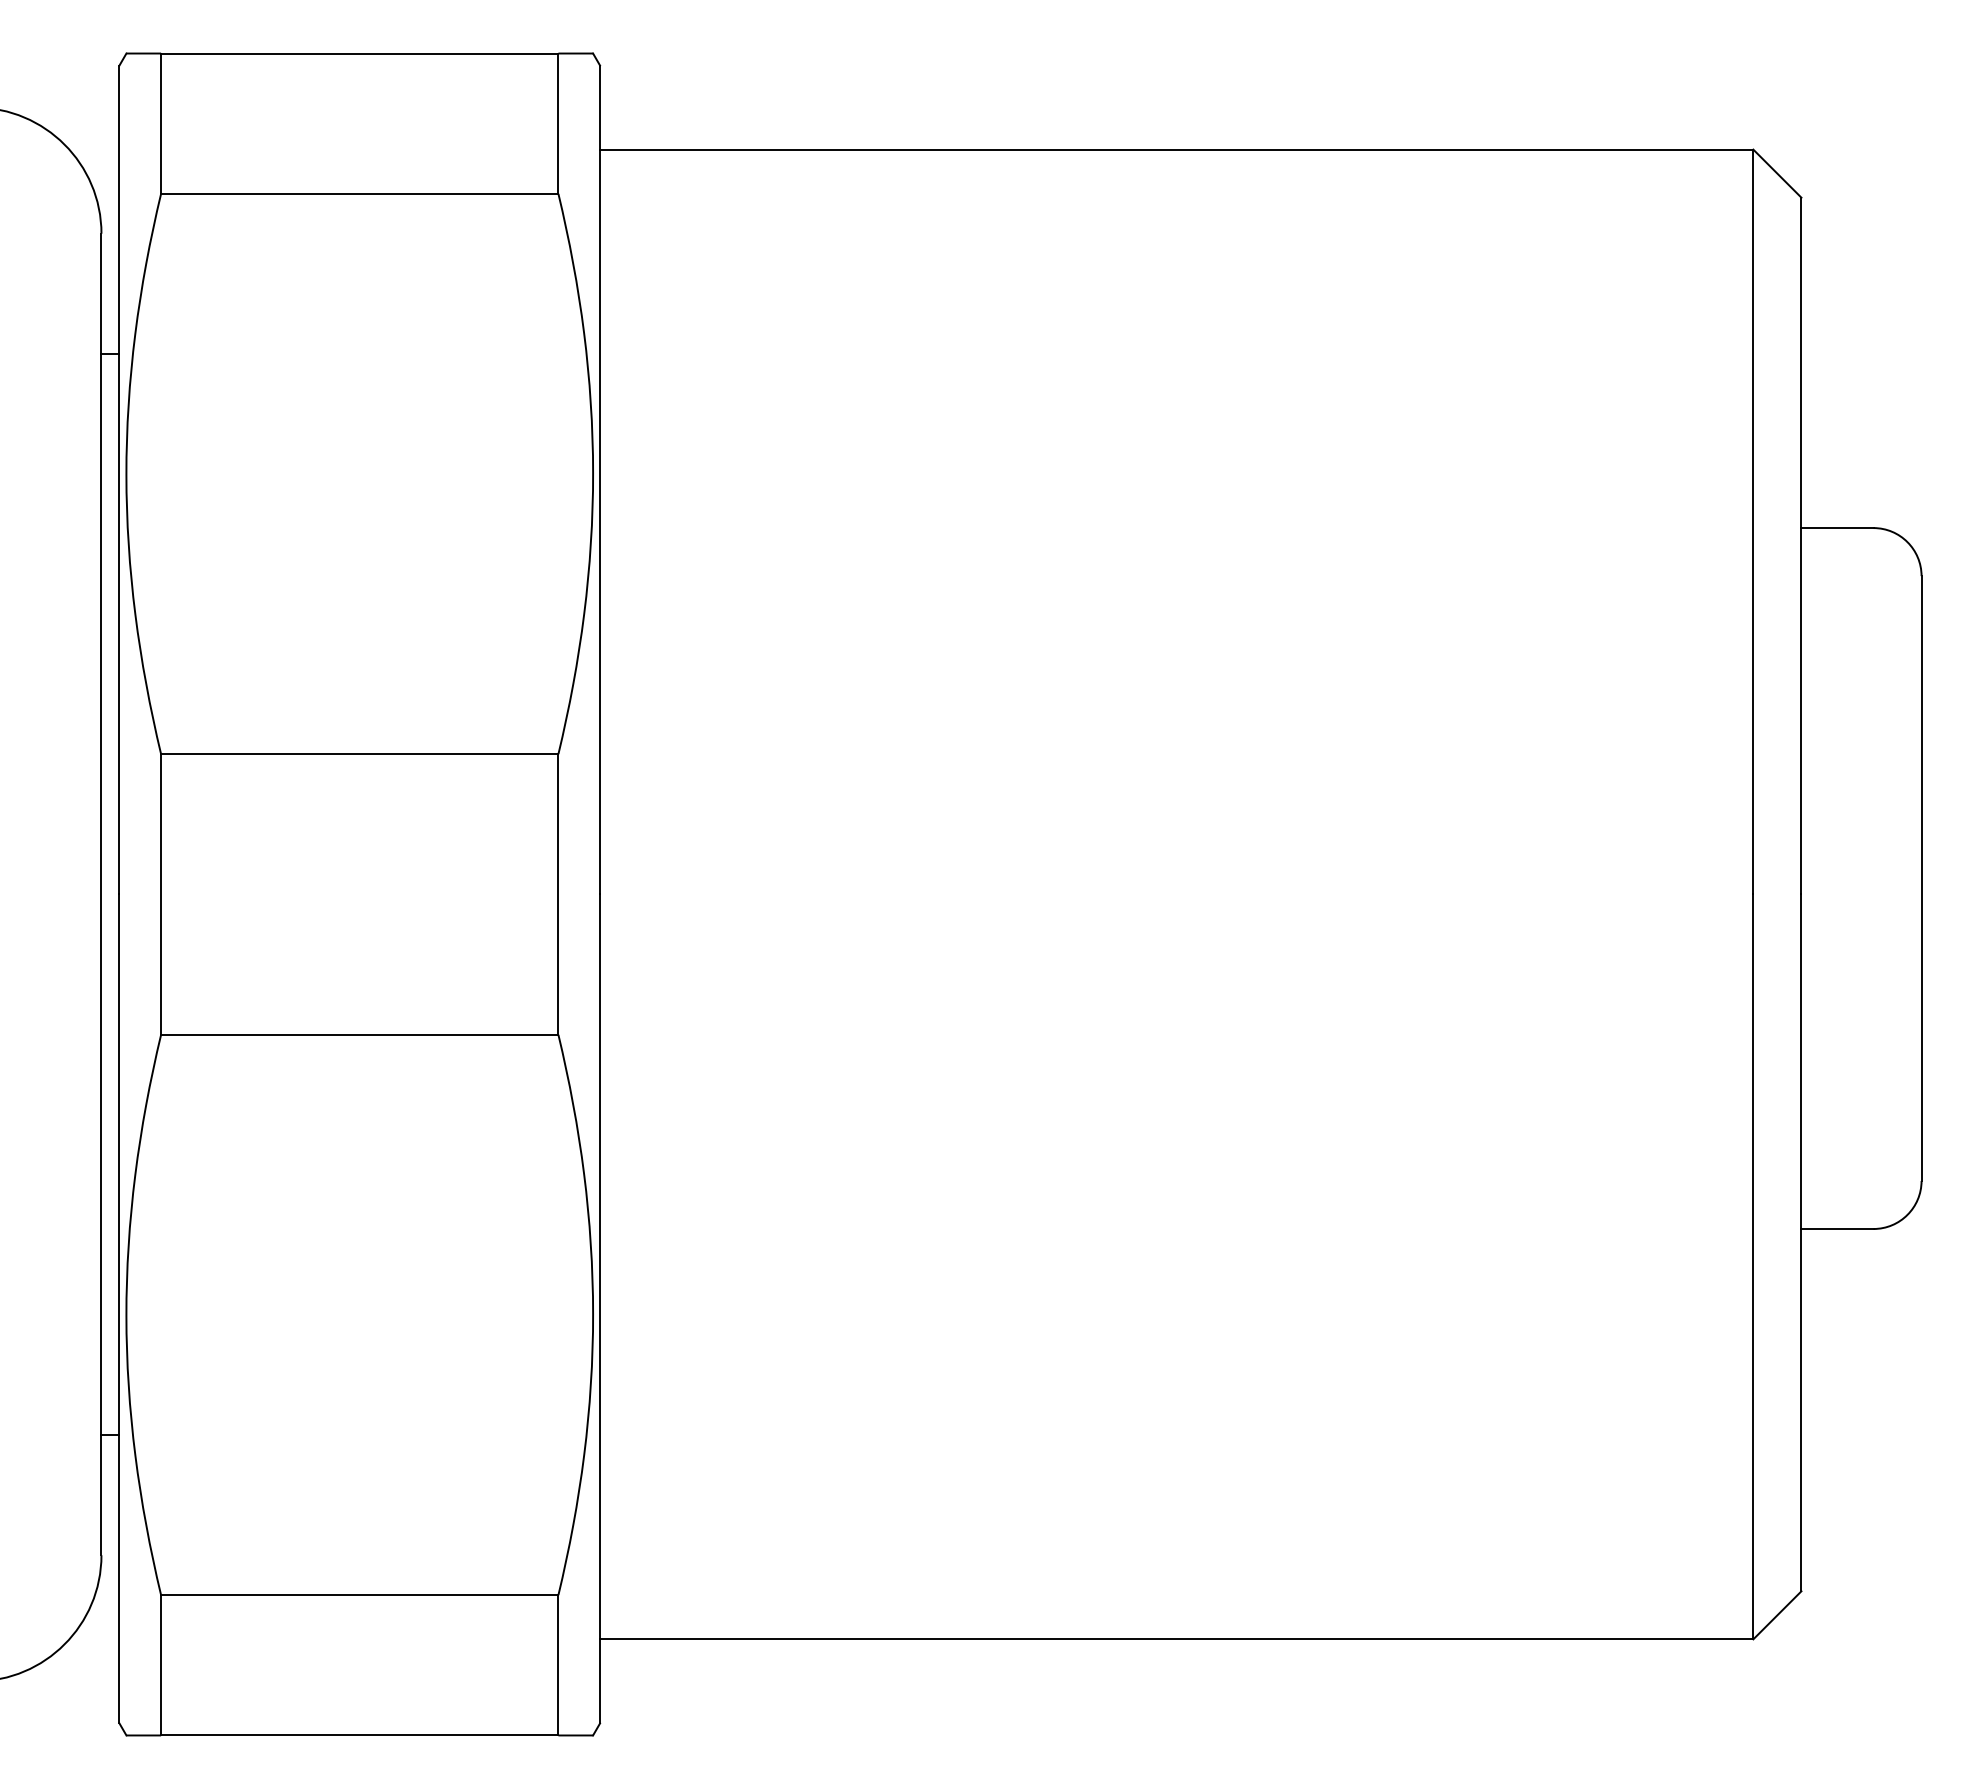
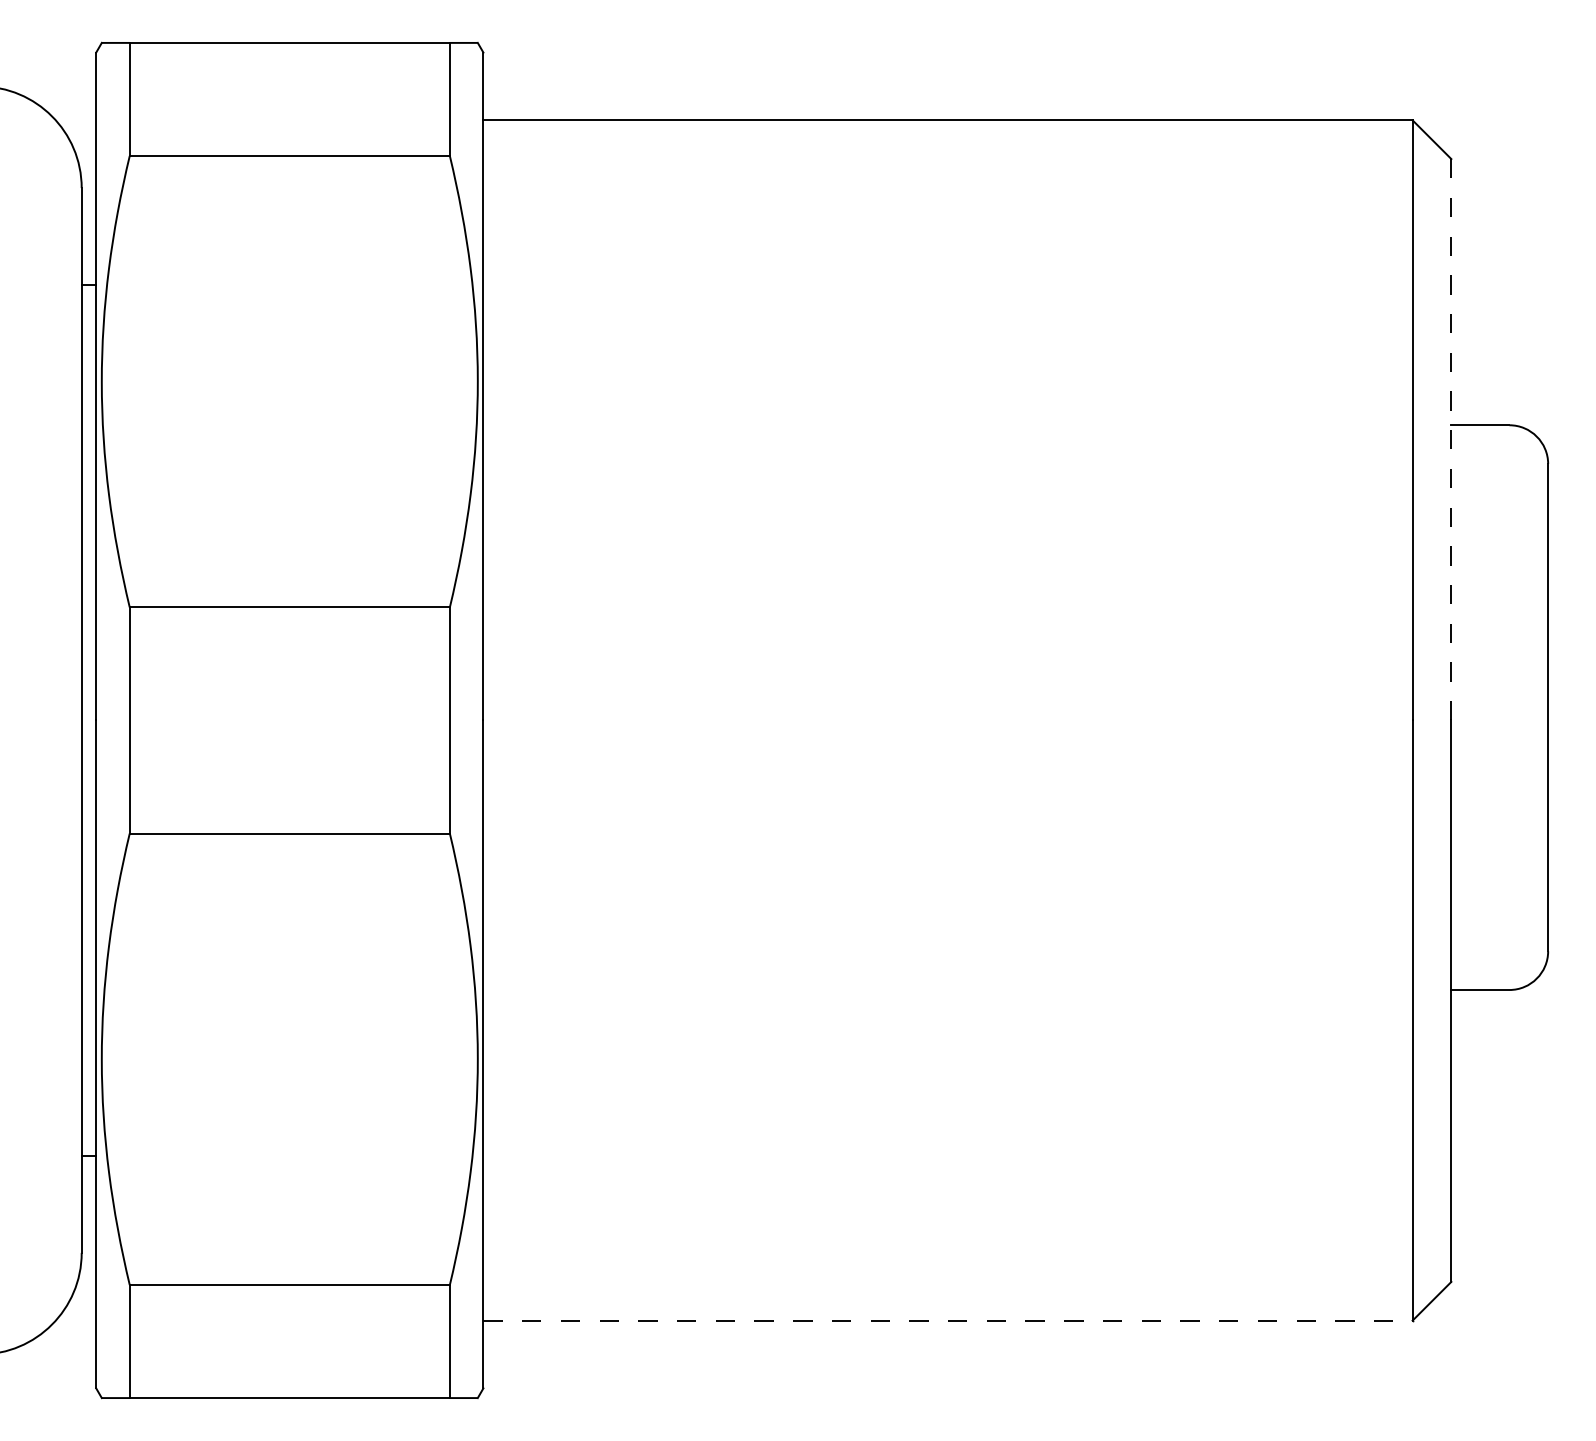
line: (1801, 545) -> (1451, 439), solid -> dashed
line: (1176, 1639) -> (947, 1320), solid -> dashed

